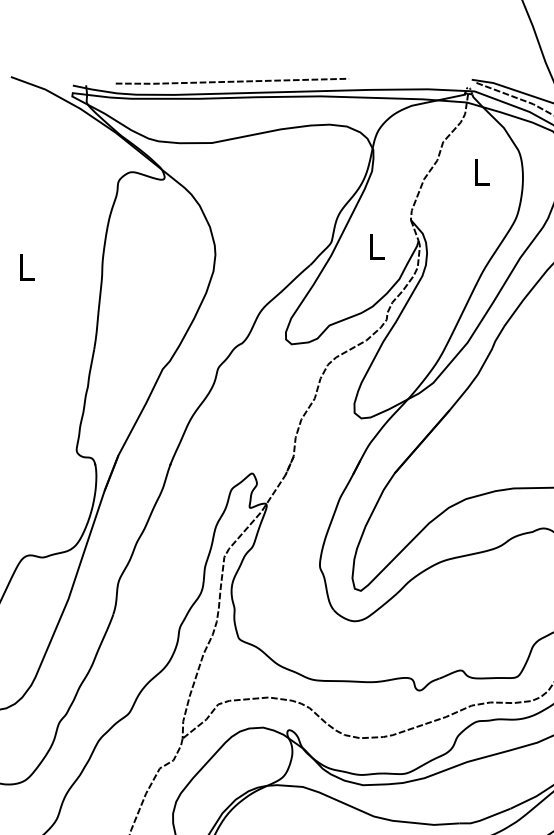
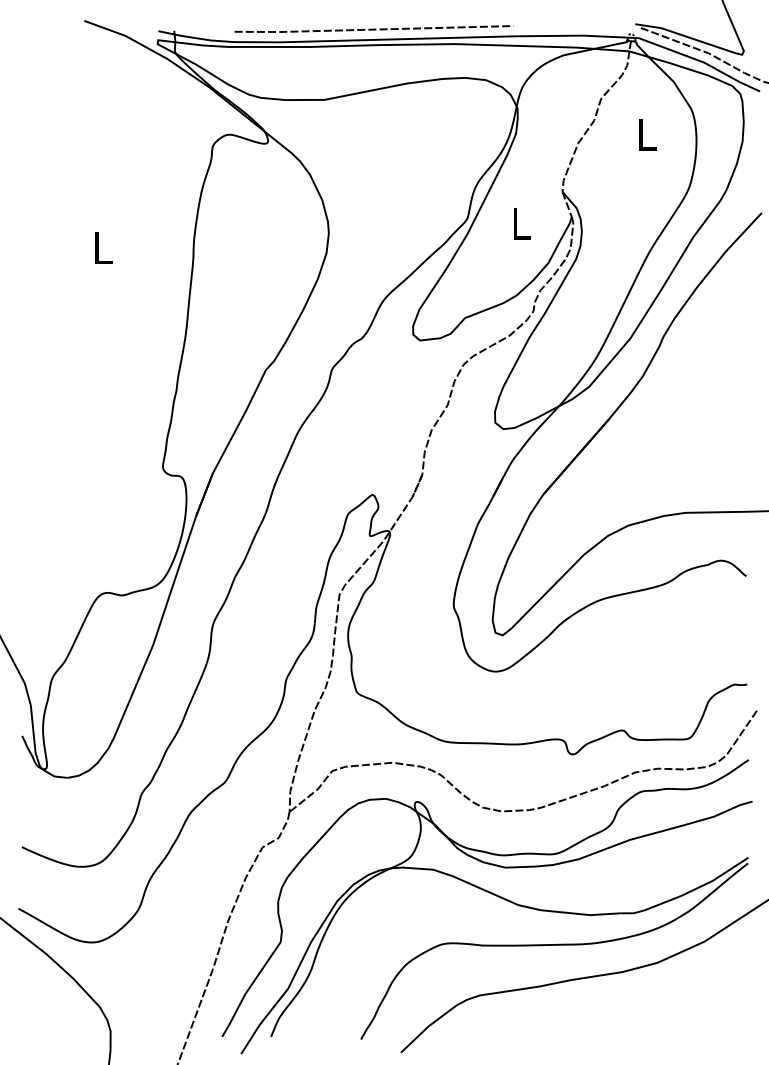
line: (231, 80) -> (373, 28), moved

